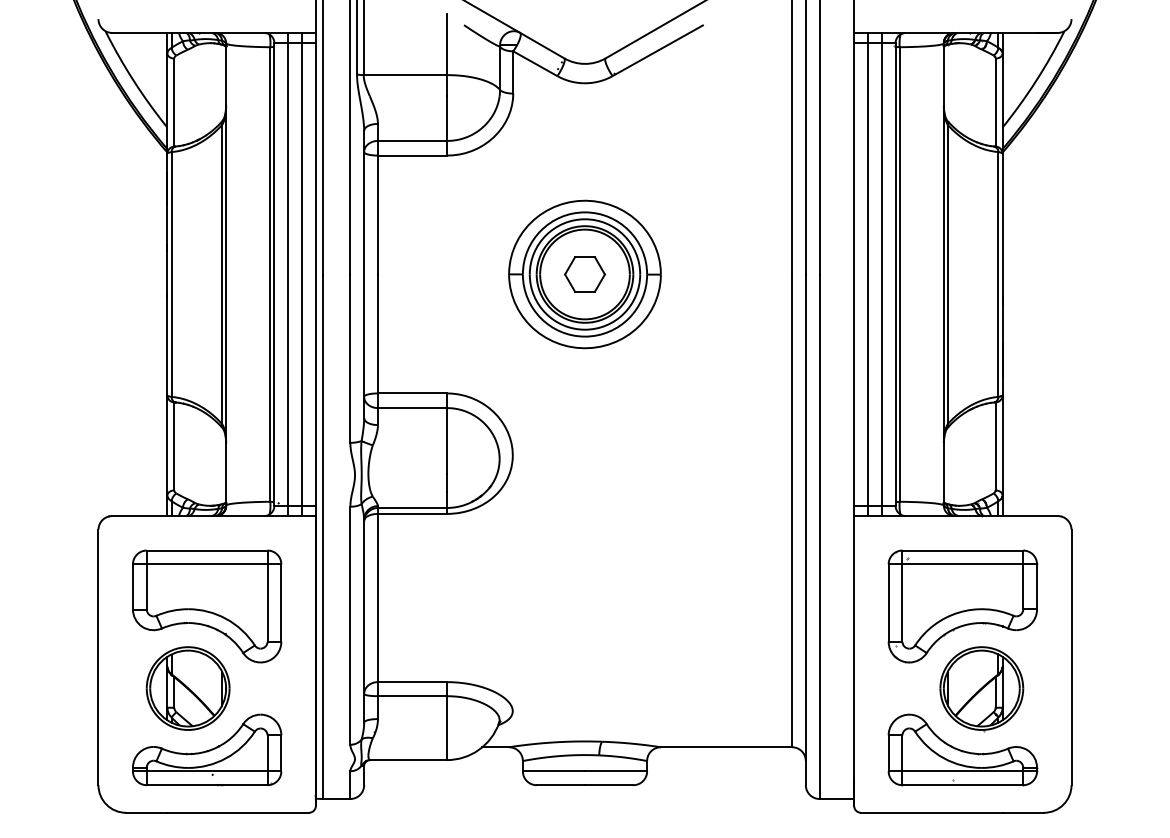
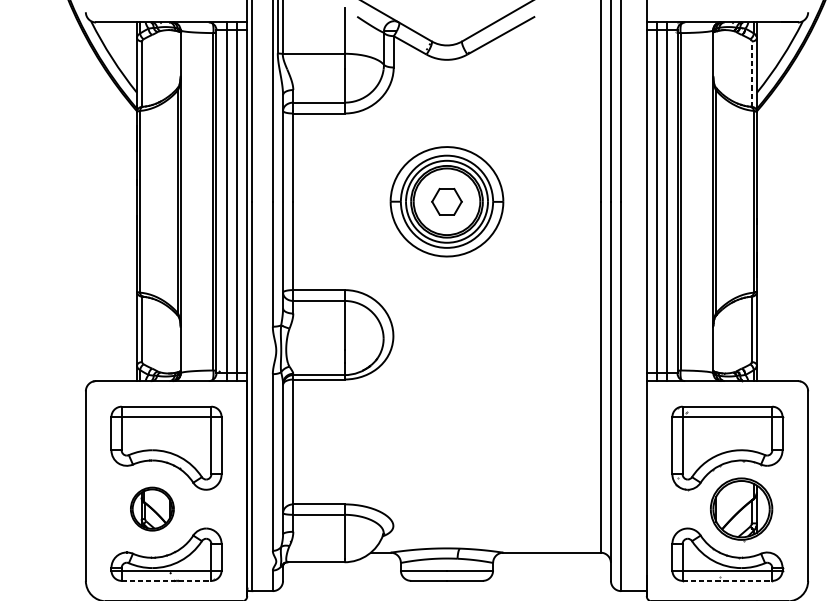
line: (995, 102) -> (751, 74), solid -> dashed
part: (187, 688) -> (151, 509), size x0.7
line: (207, 785) -> (166, 581), solid -> dashed
line: (963, 785) -> (727, 581), solid -> dashed

